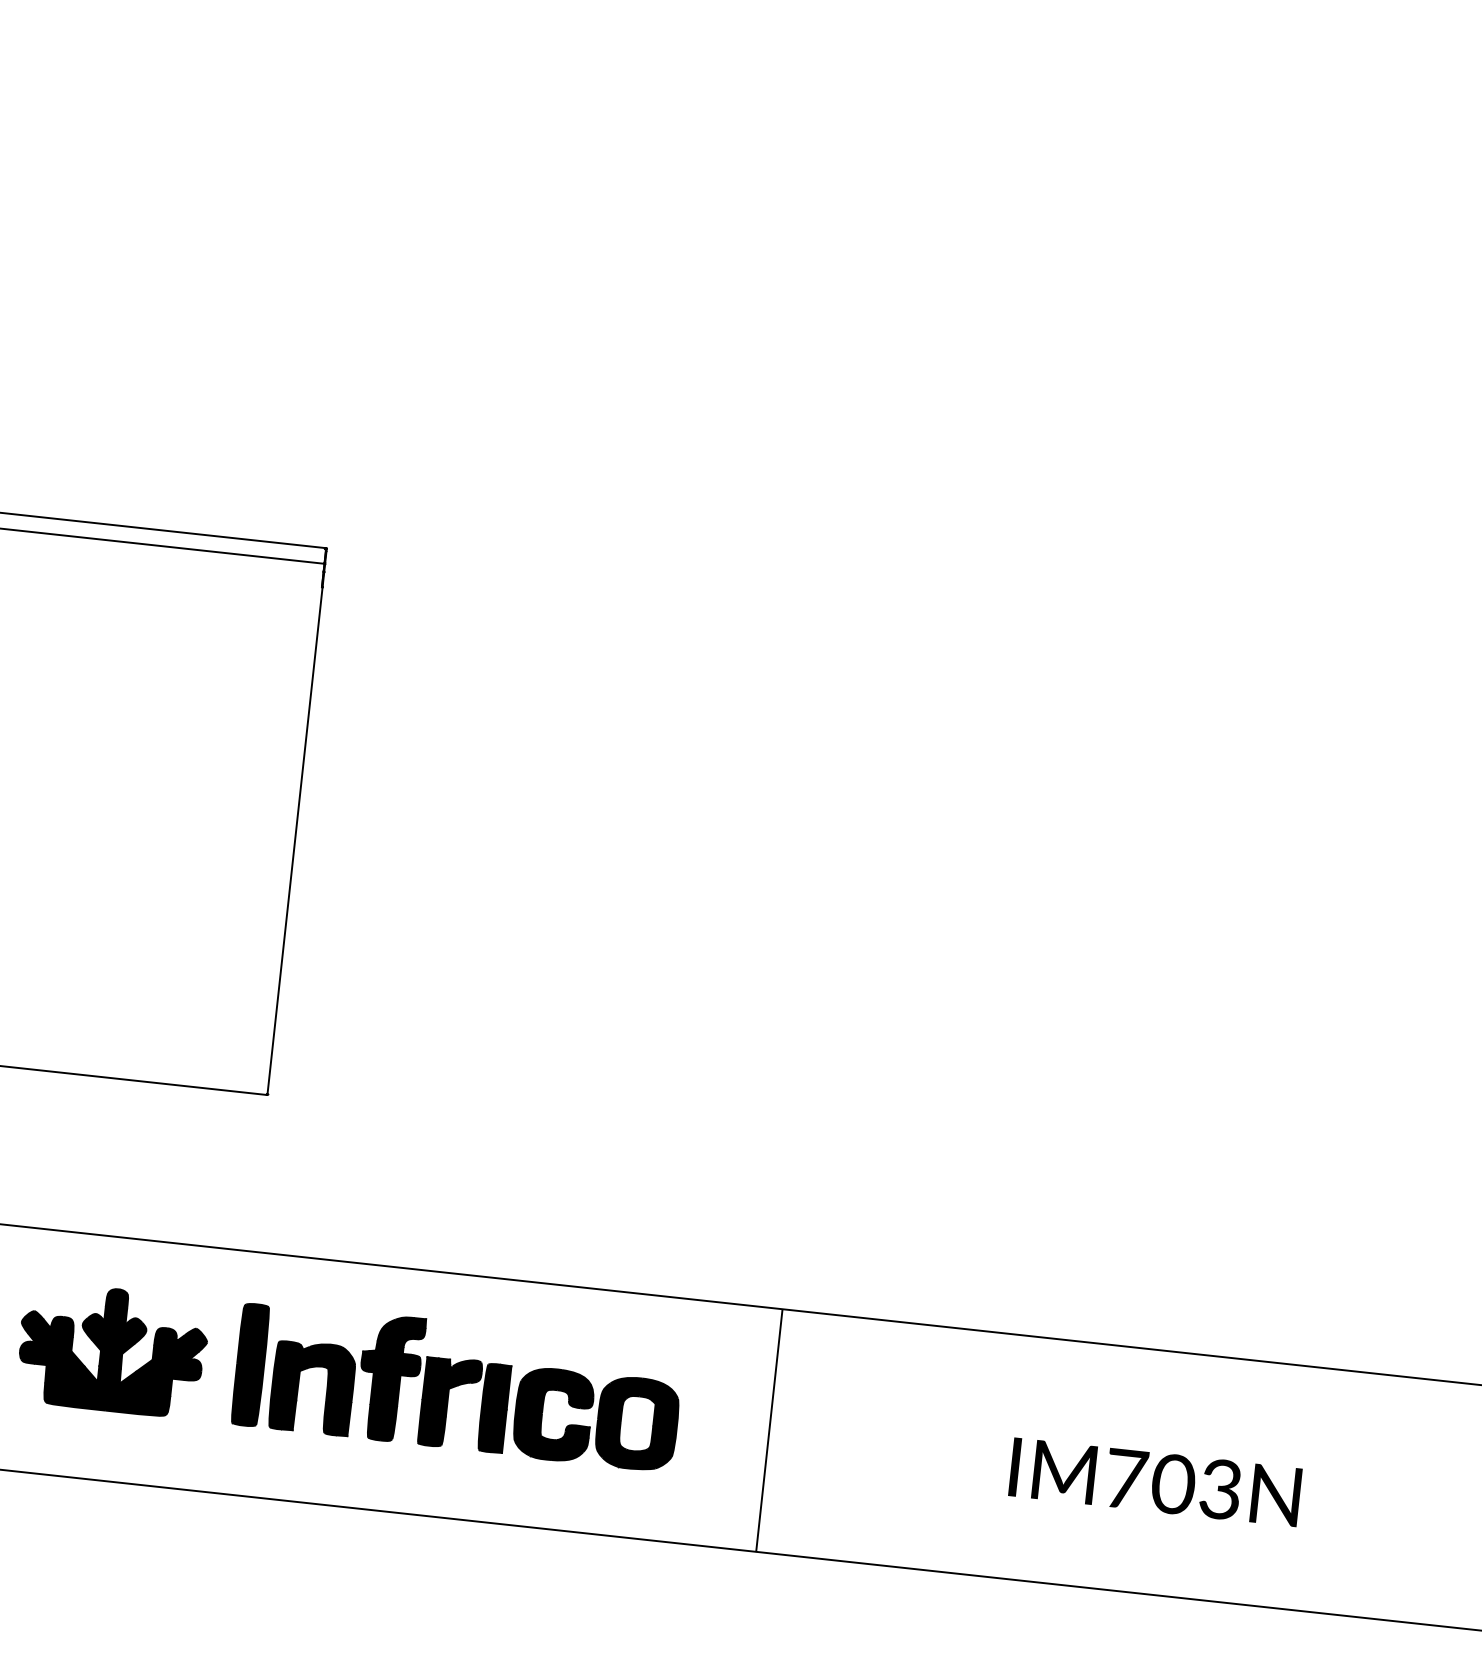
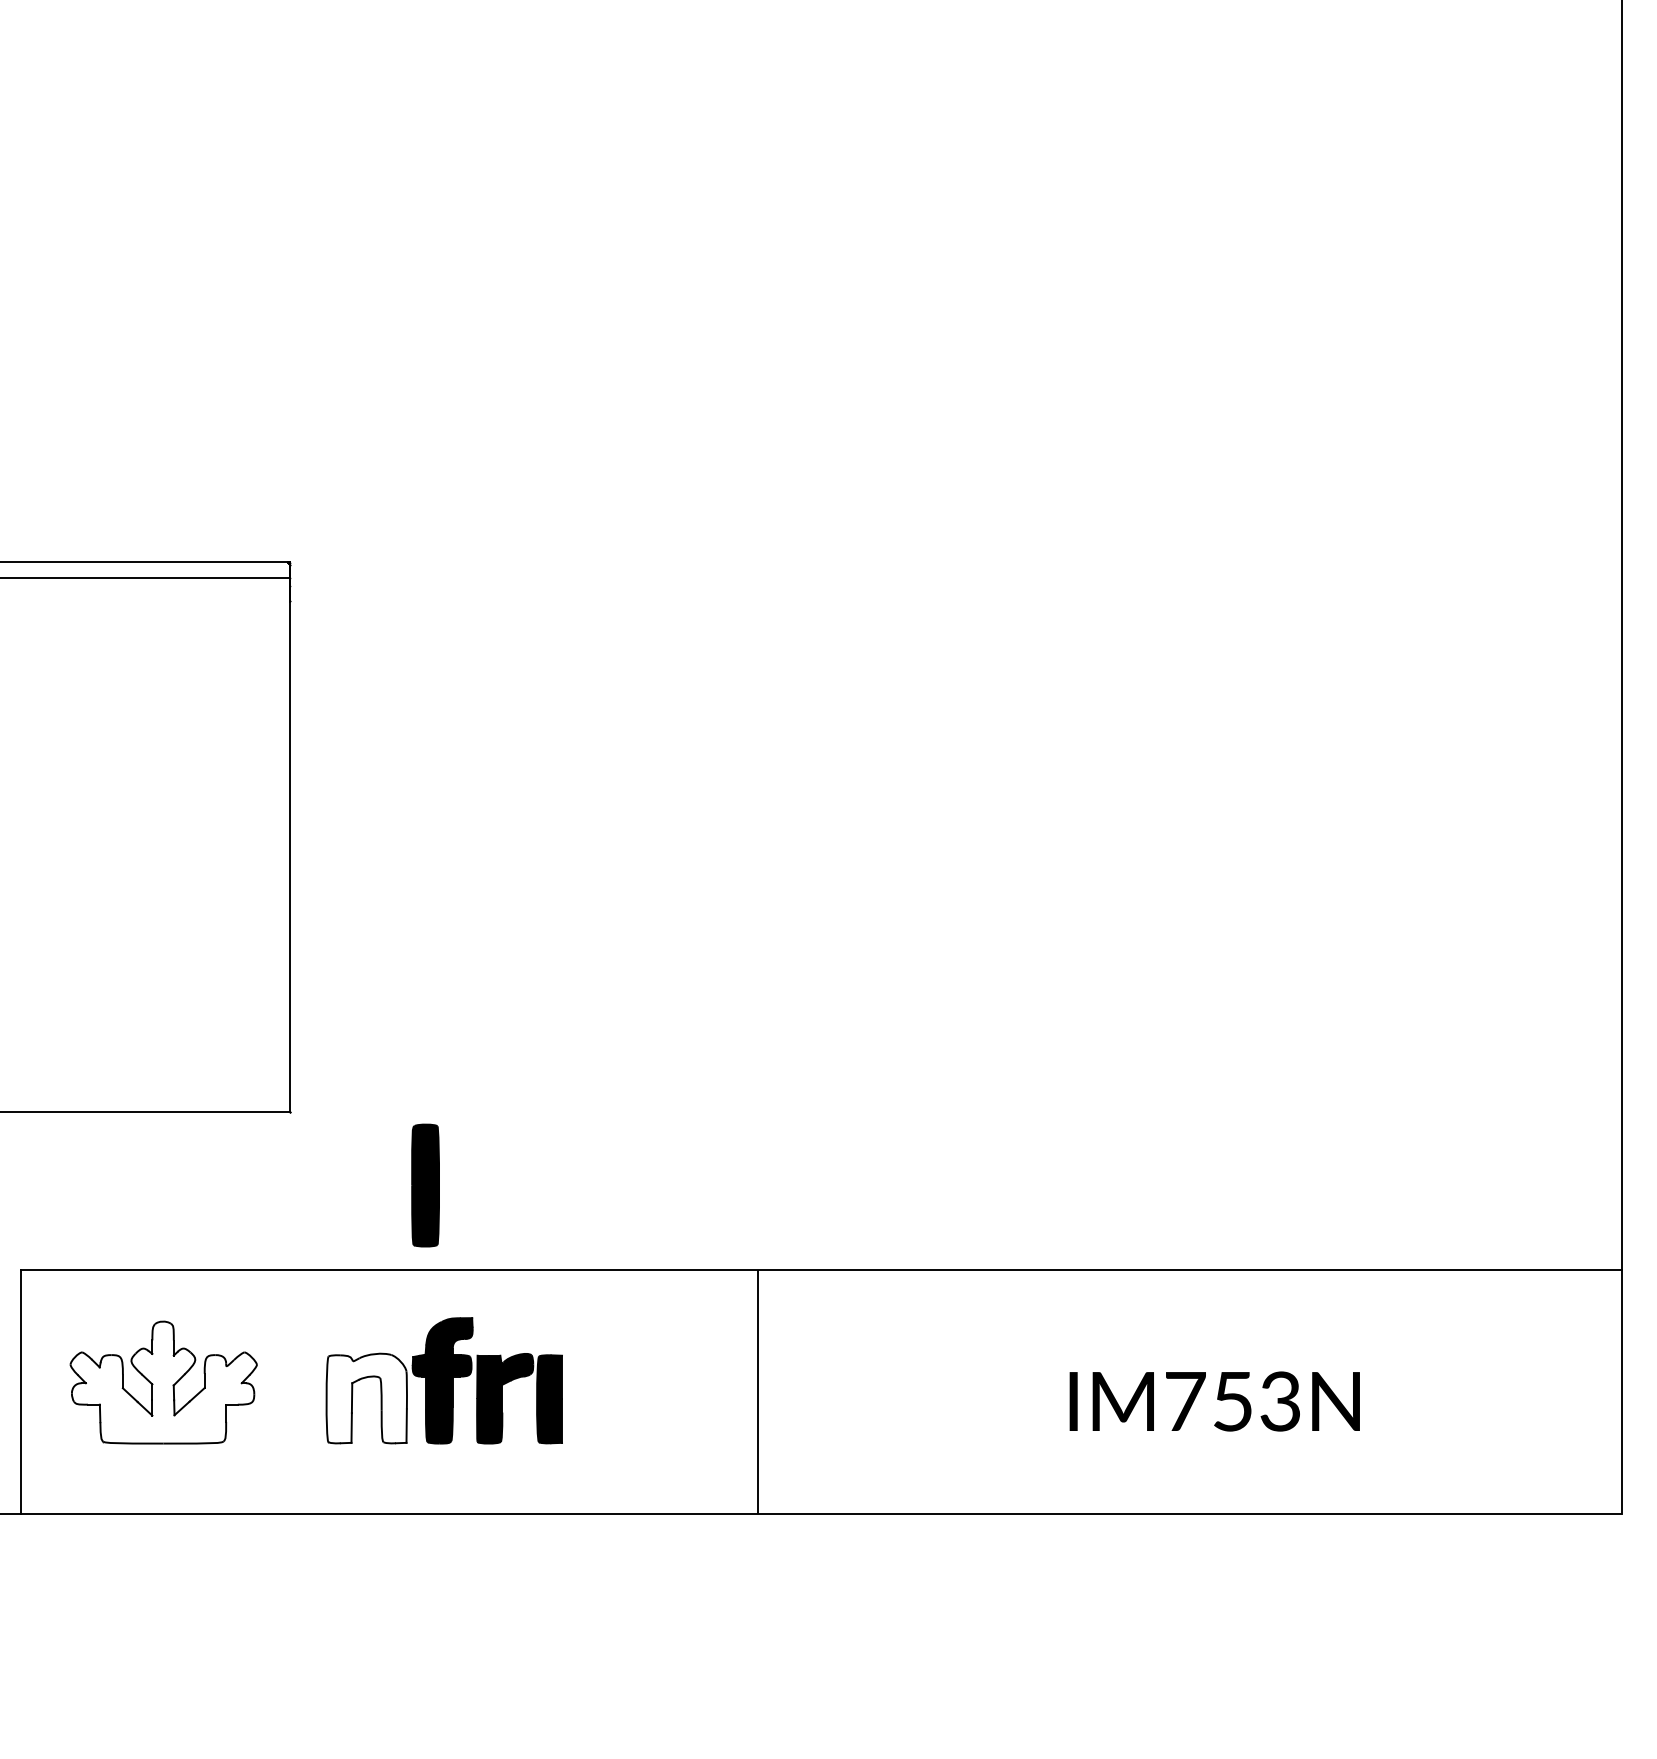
fill: (112, 1349) -> (163, 1382), removed
part: (250, 1364) -> (425, 1185), moved
fill: (312, 1387) -> (366, 1398), removed
part: (595, 1418) -> (651, 1398), removed
line: (769, 1430) -> (758, 1391), moved
text: (1172, 1484) -> (1232, 1401), IM703N -> IM753N

